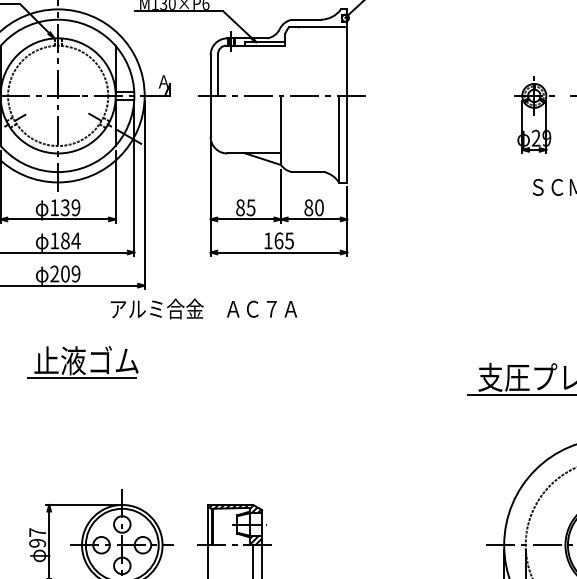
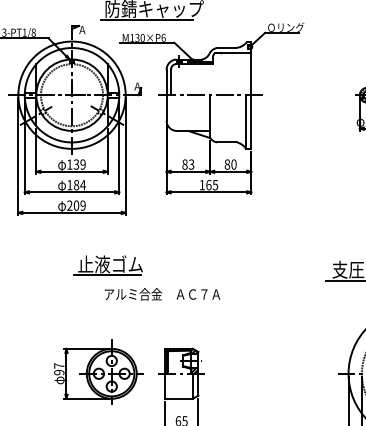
text: (250, 206) -> (191, 163), 85 -> 83
text: (204, 309) -> (162, 294), moved
part: (81, 362) -> (107, 265), moved

